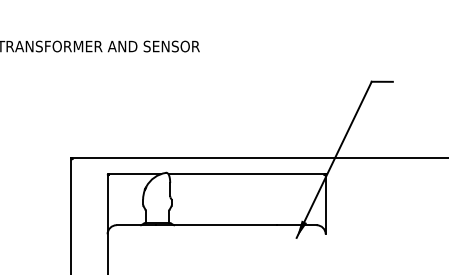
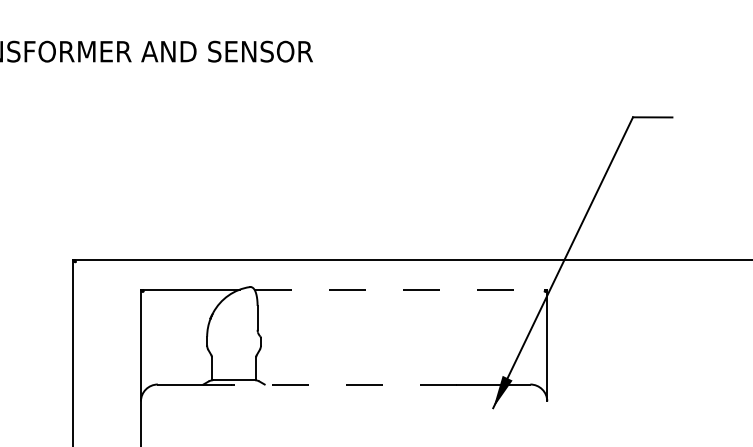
line: (247, 174) -> (401, 290), solid -> dashed
line: (216, 225) -> (343, 385), solid -> dashed

